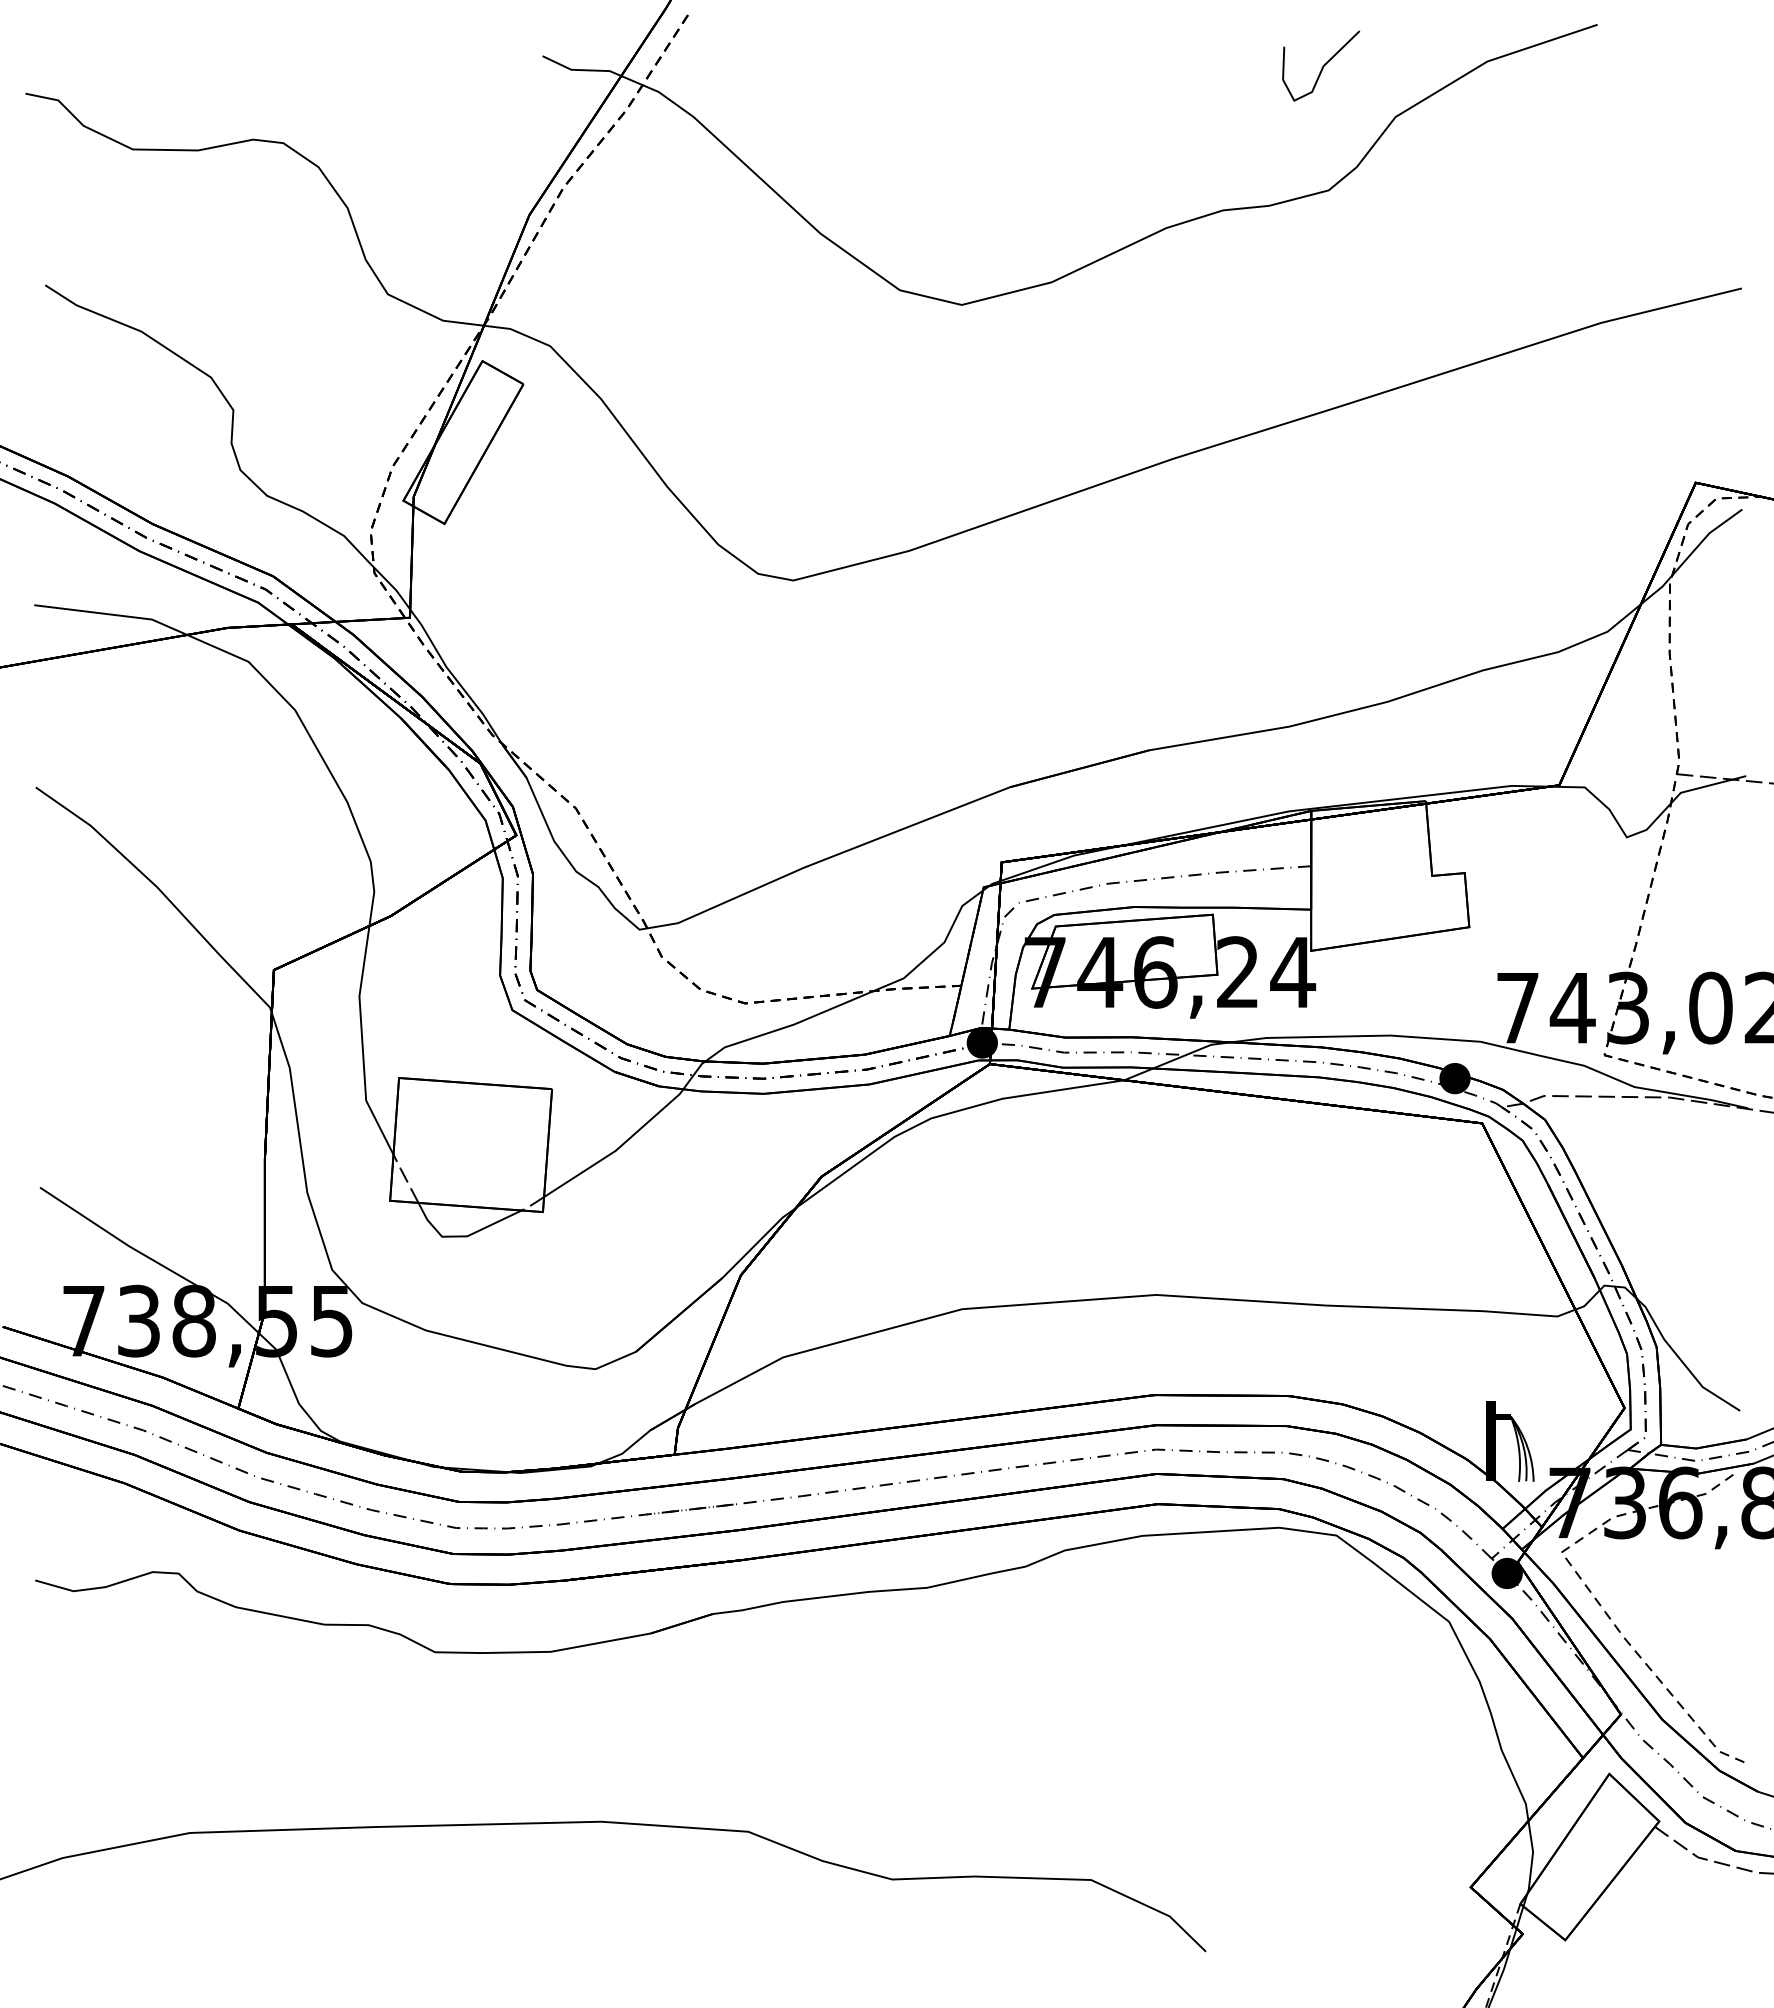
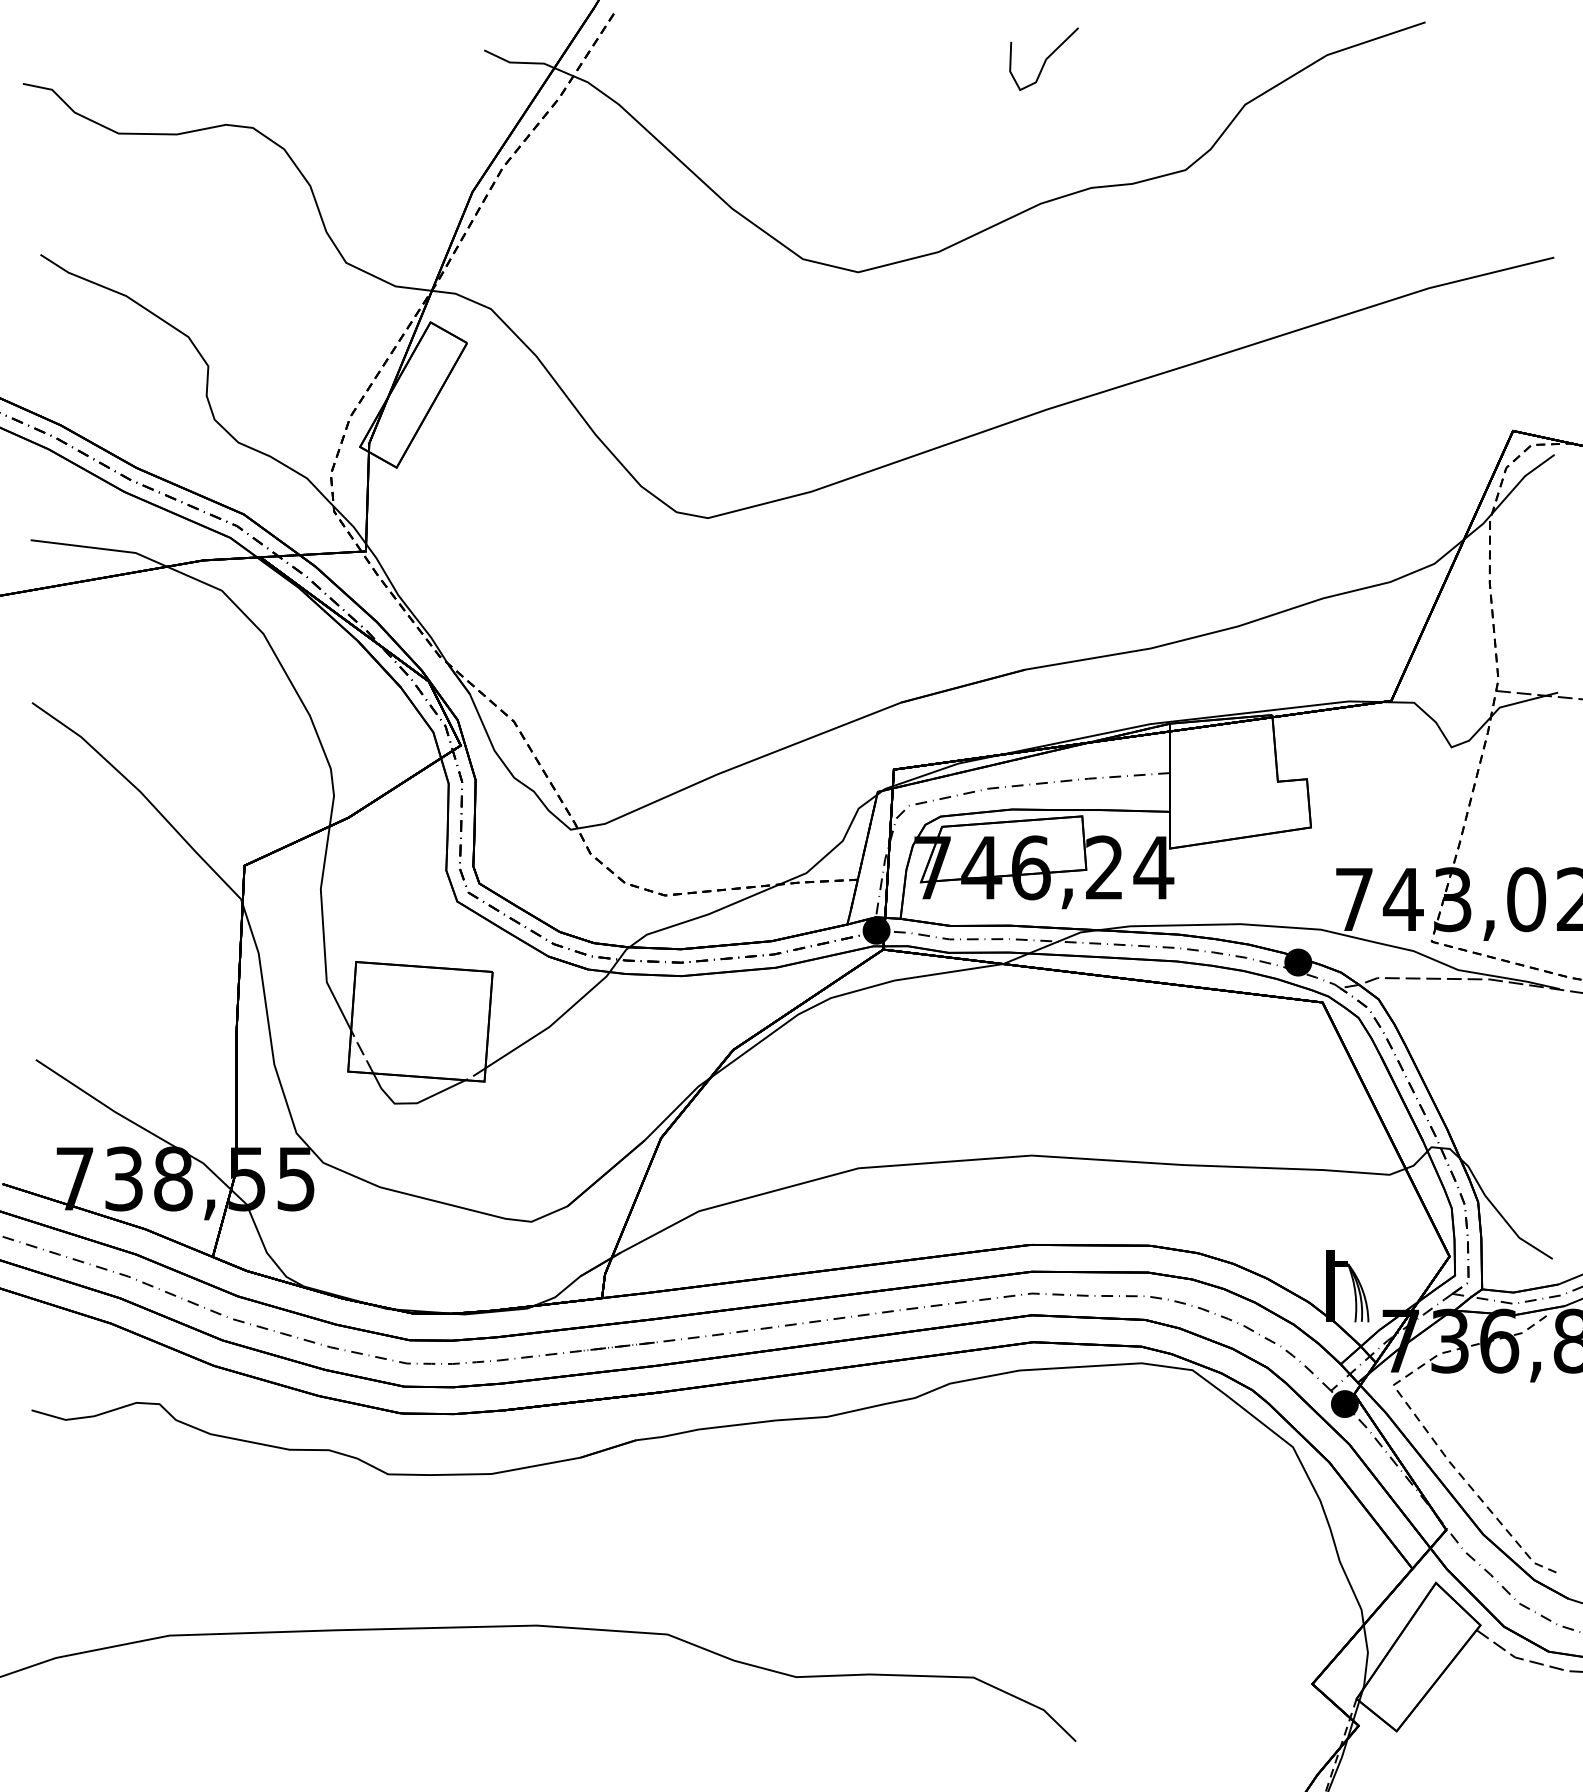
curve: (1322, 65) -> (1045, 58), moved

